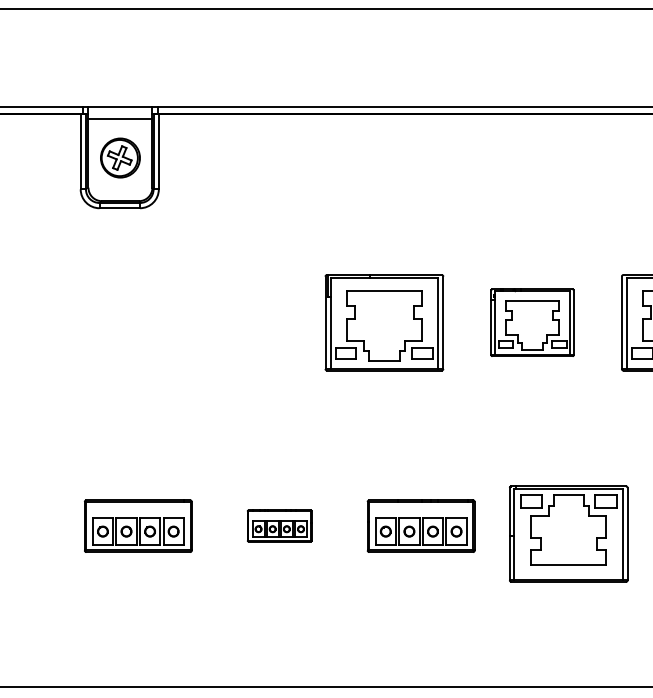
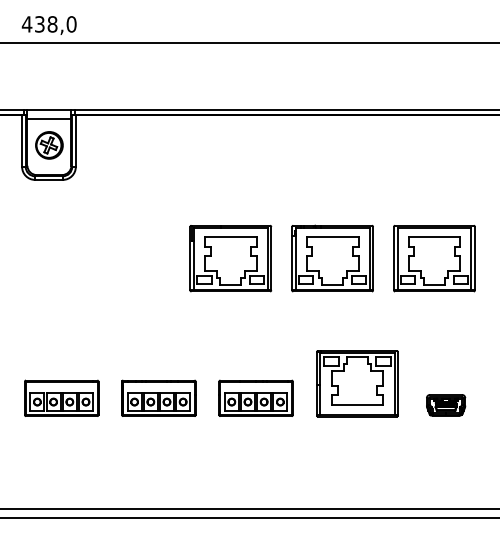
part: (532, 322) -> (332, 258), size x1.43
part: (279, 524) -> (158, 397), size x1.67
part: (568, 533) -> (357, 383), moved

